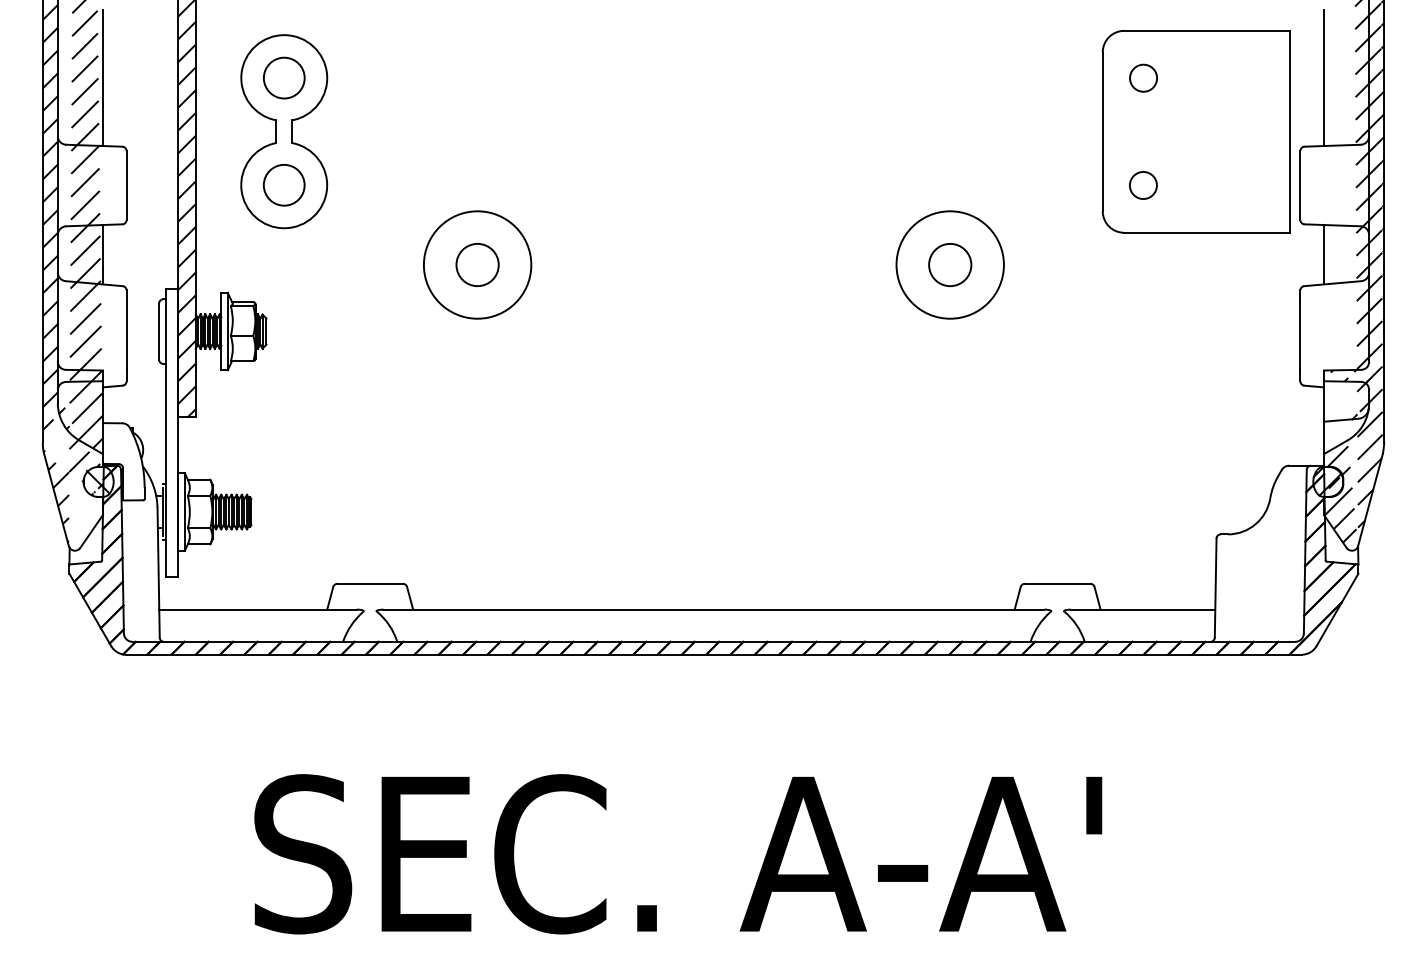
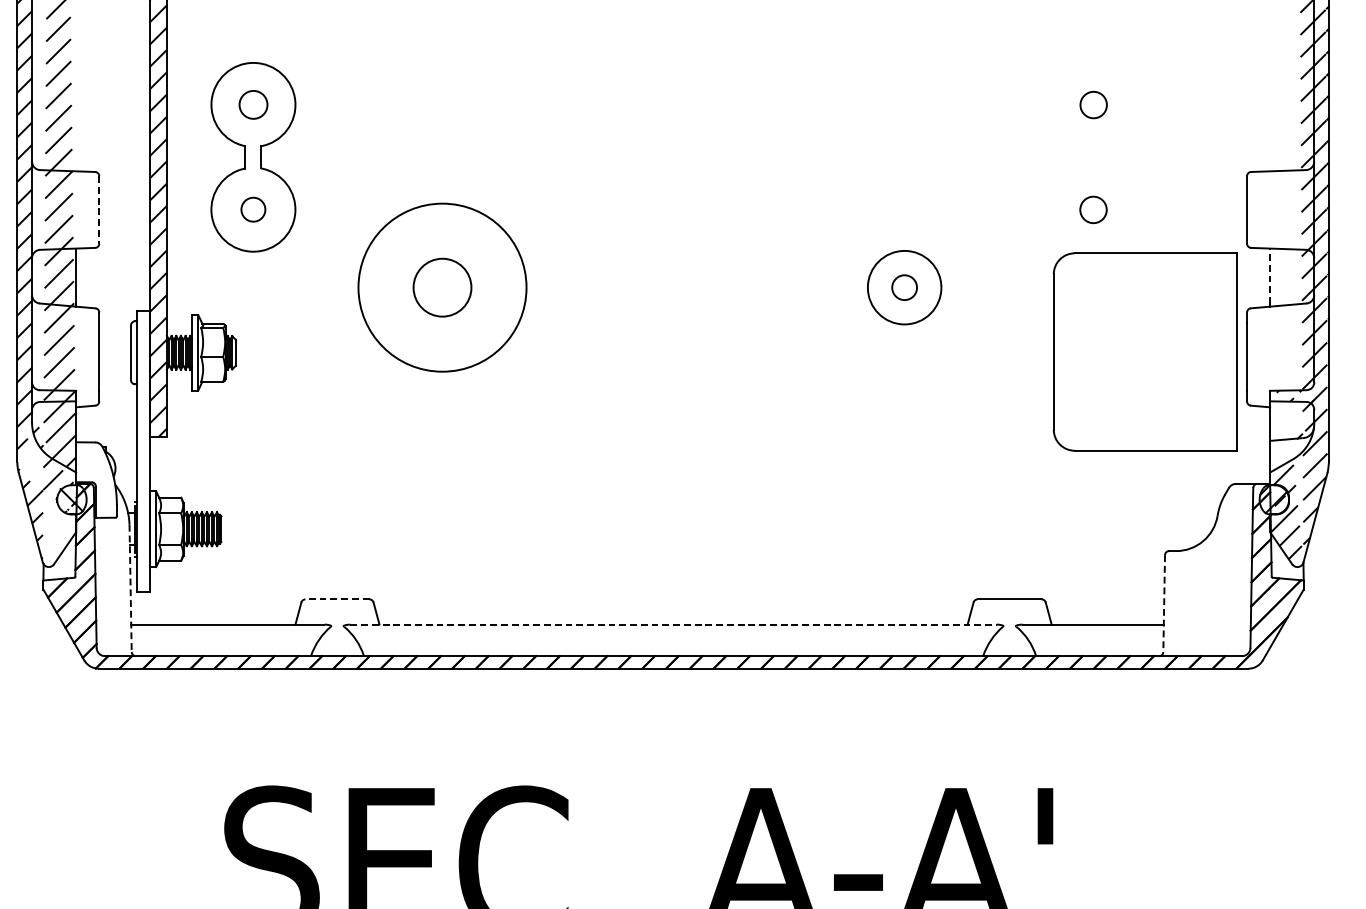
circle: (284, 77) -> (253, 104), size x0.7
line: (102, 78) -> (75, 105), removed
line: (1324, 78) -> (1270, 105), removed
part: (1195, 131) -> (1144, 351), moved
circle: (283, 184) -> (252, 208), size x0.6
line: (126, 185) -> (99, 209), solid -> dashed
line: (1324, 252) -> (1270, 275), solid -> dashed
circle: (477, 264) -> (442, 287), size x1.4
circle: (477, 264) -> (442, 287), size x1.6
circle: (949, 264) -> (903, 287), size x0.7
circle: (950, 264) -> (904, 287), size x0.6
line: (158, 573) -> (130, 589), solid -> dashed
line: (370, 583) -> (337, 599), solid -> dashed
line: (1215, 588) -> (1164, 603), solid -> dashed
line: (714, 609) -> (674, 624), solid -> dashed

